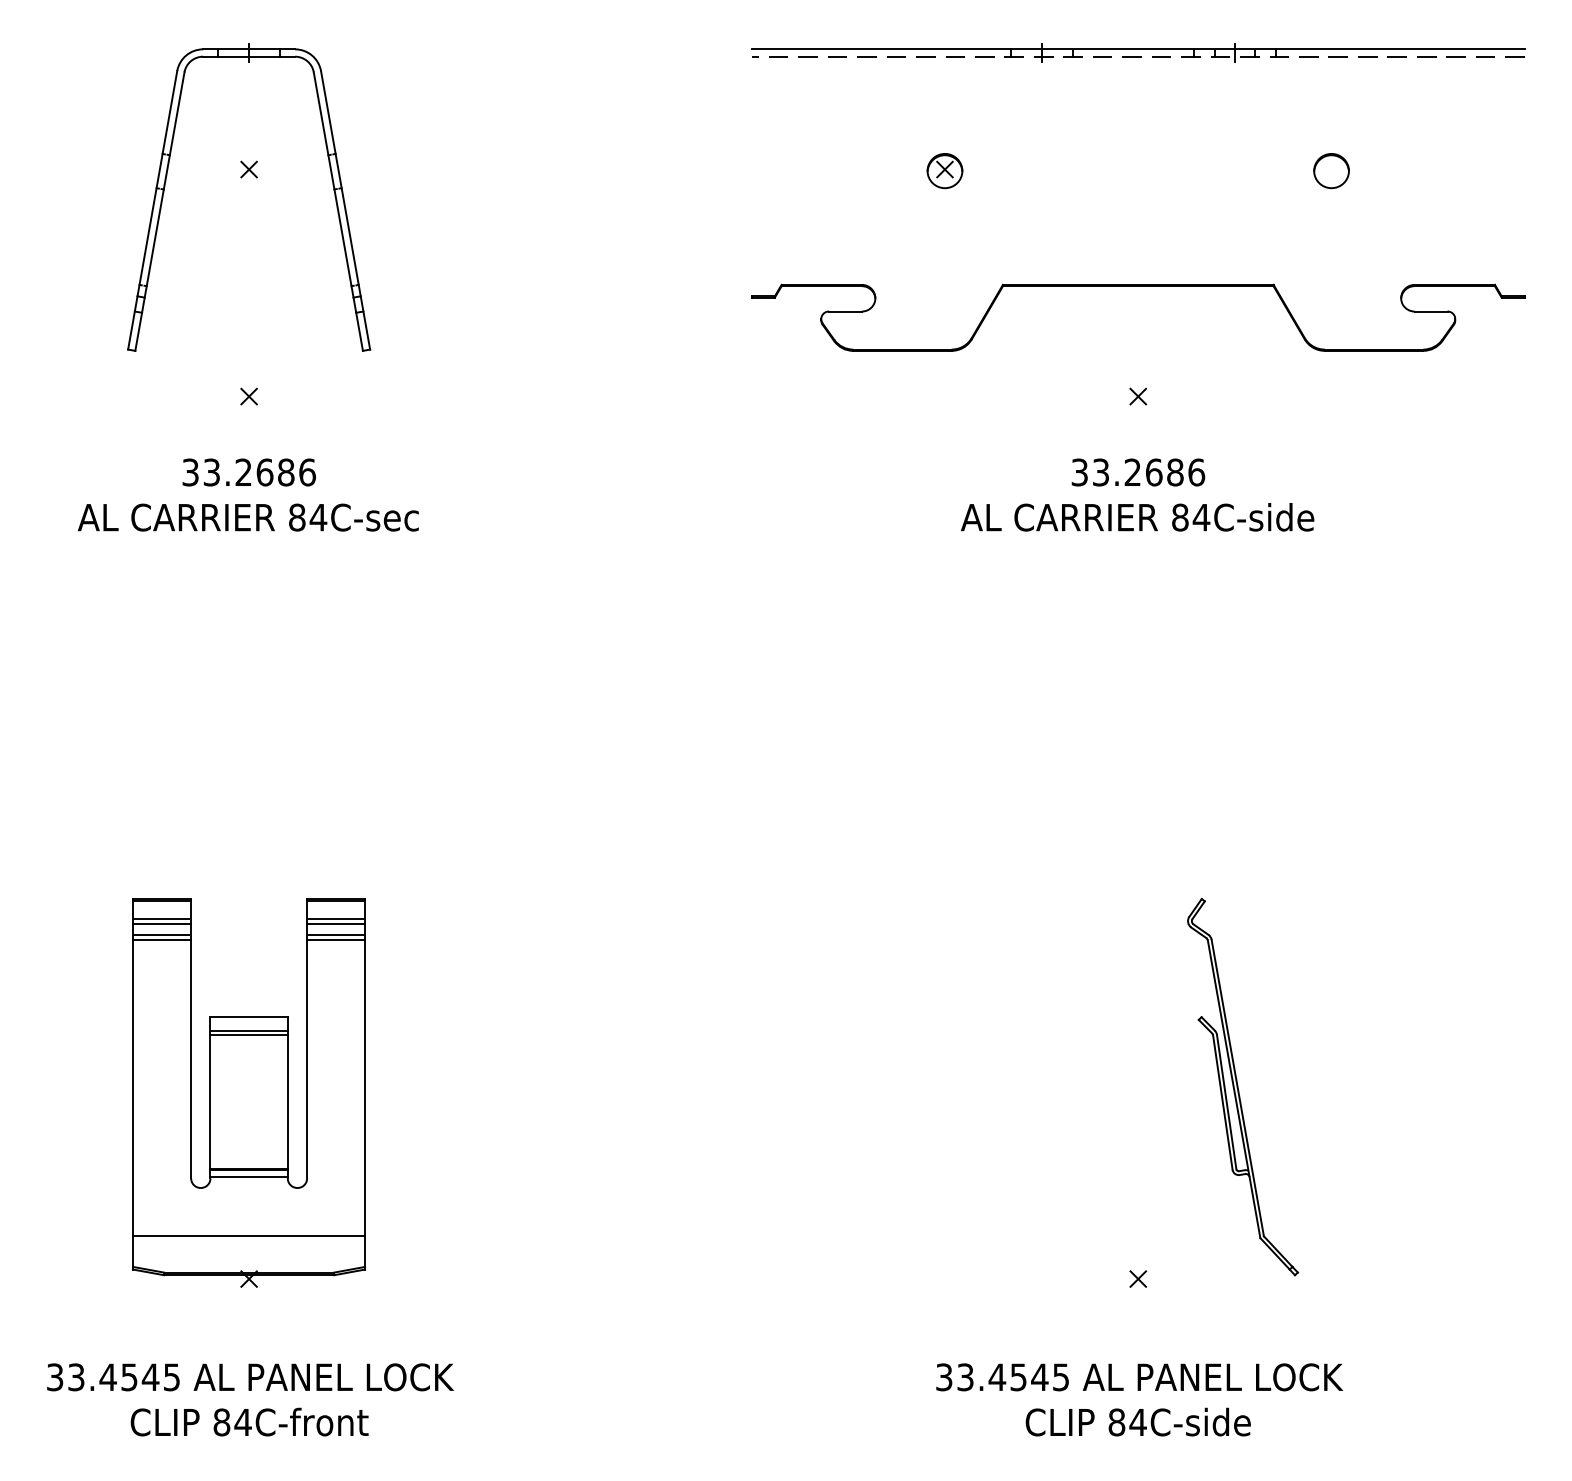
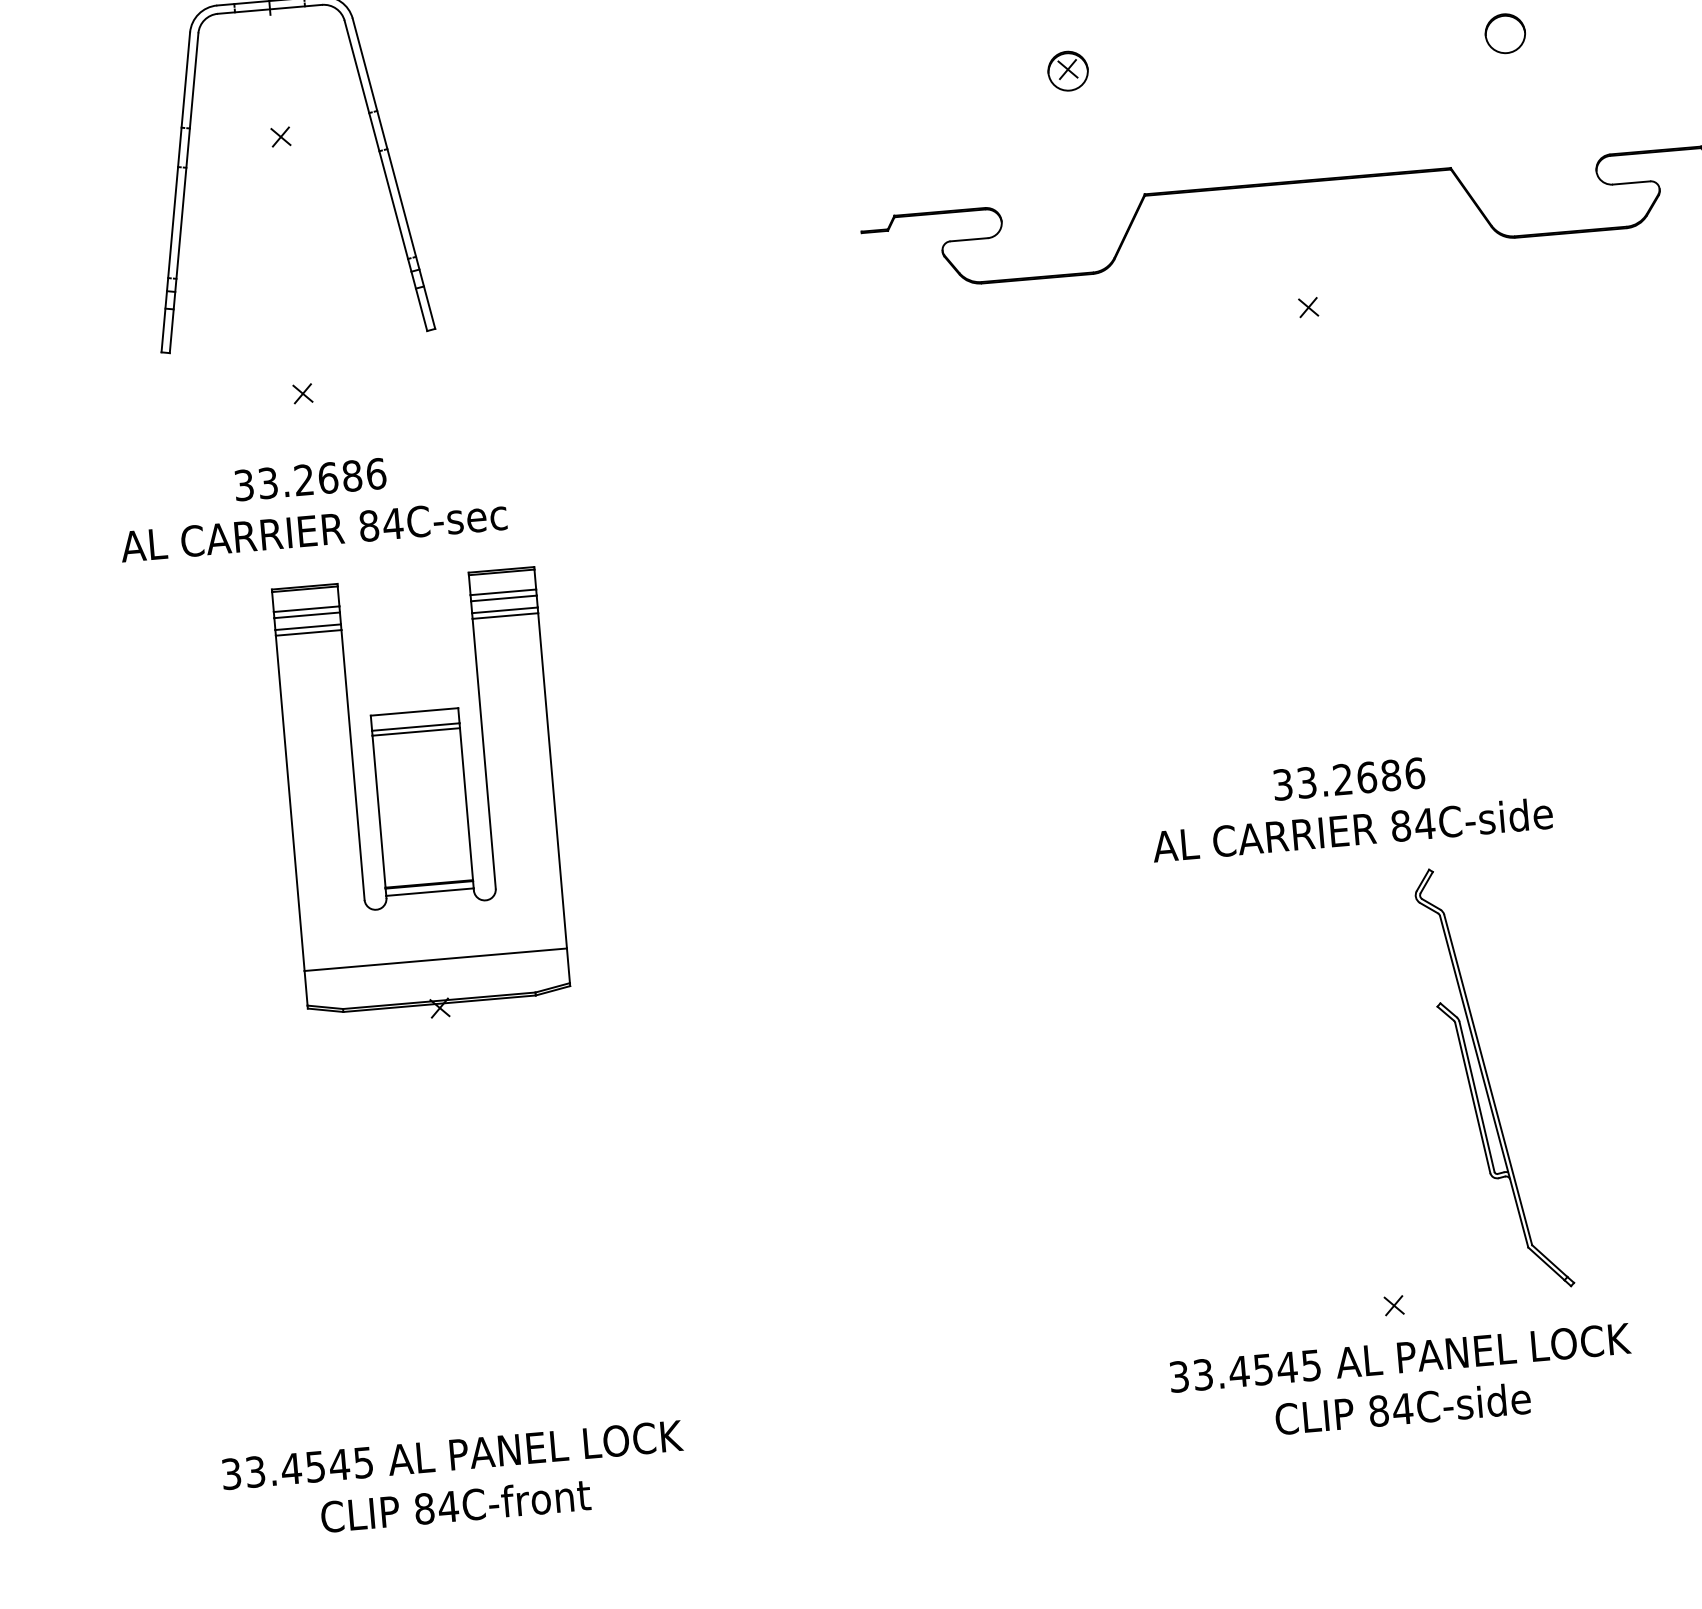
text: (1137, 494) -> (1350, 804), moved
part: (249, 1092) -> (422, 797), moved
text: (250, 1399) -> (454, 1480), moved
text: (1139, 1399) -> (1402, 1382), moved

